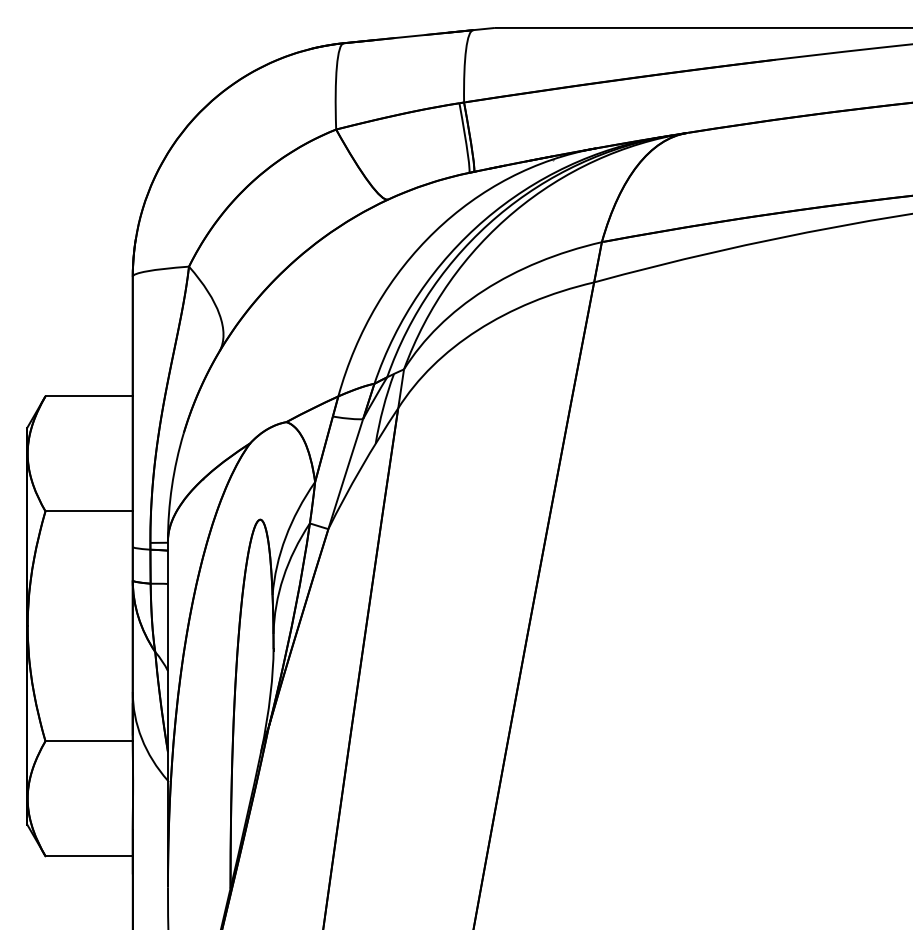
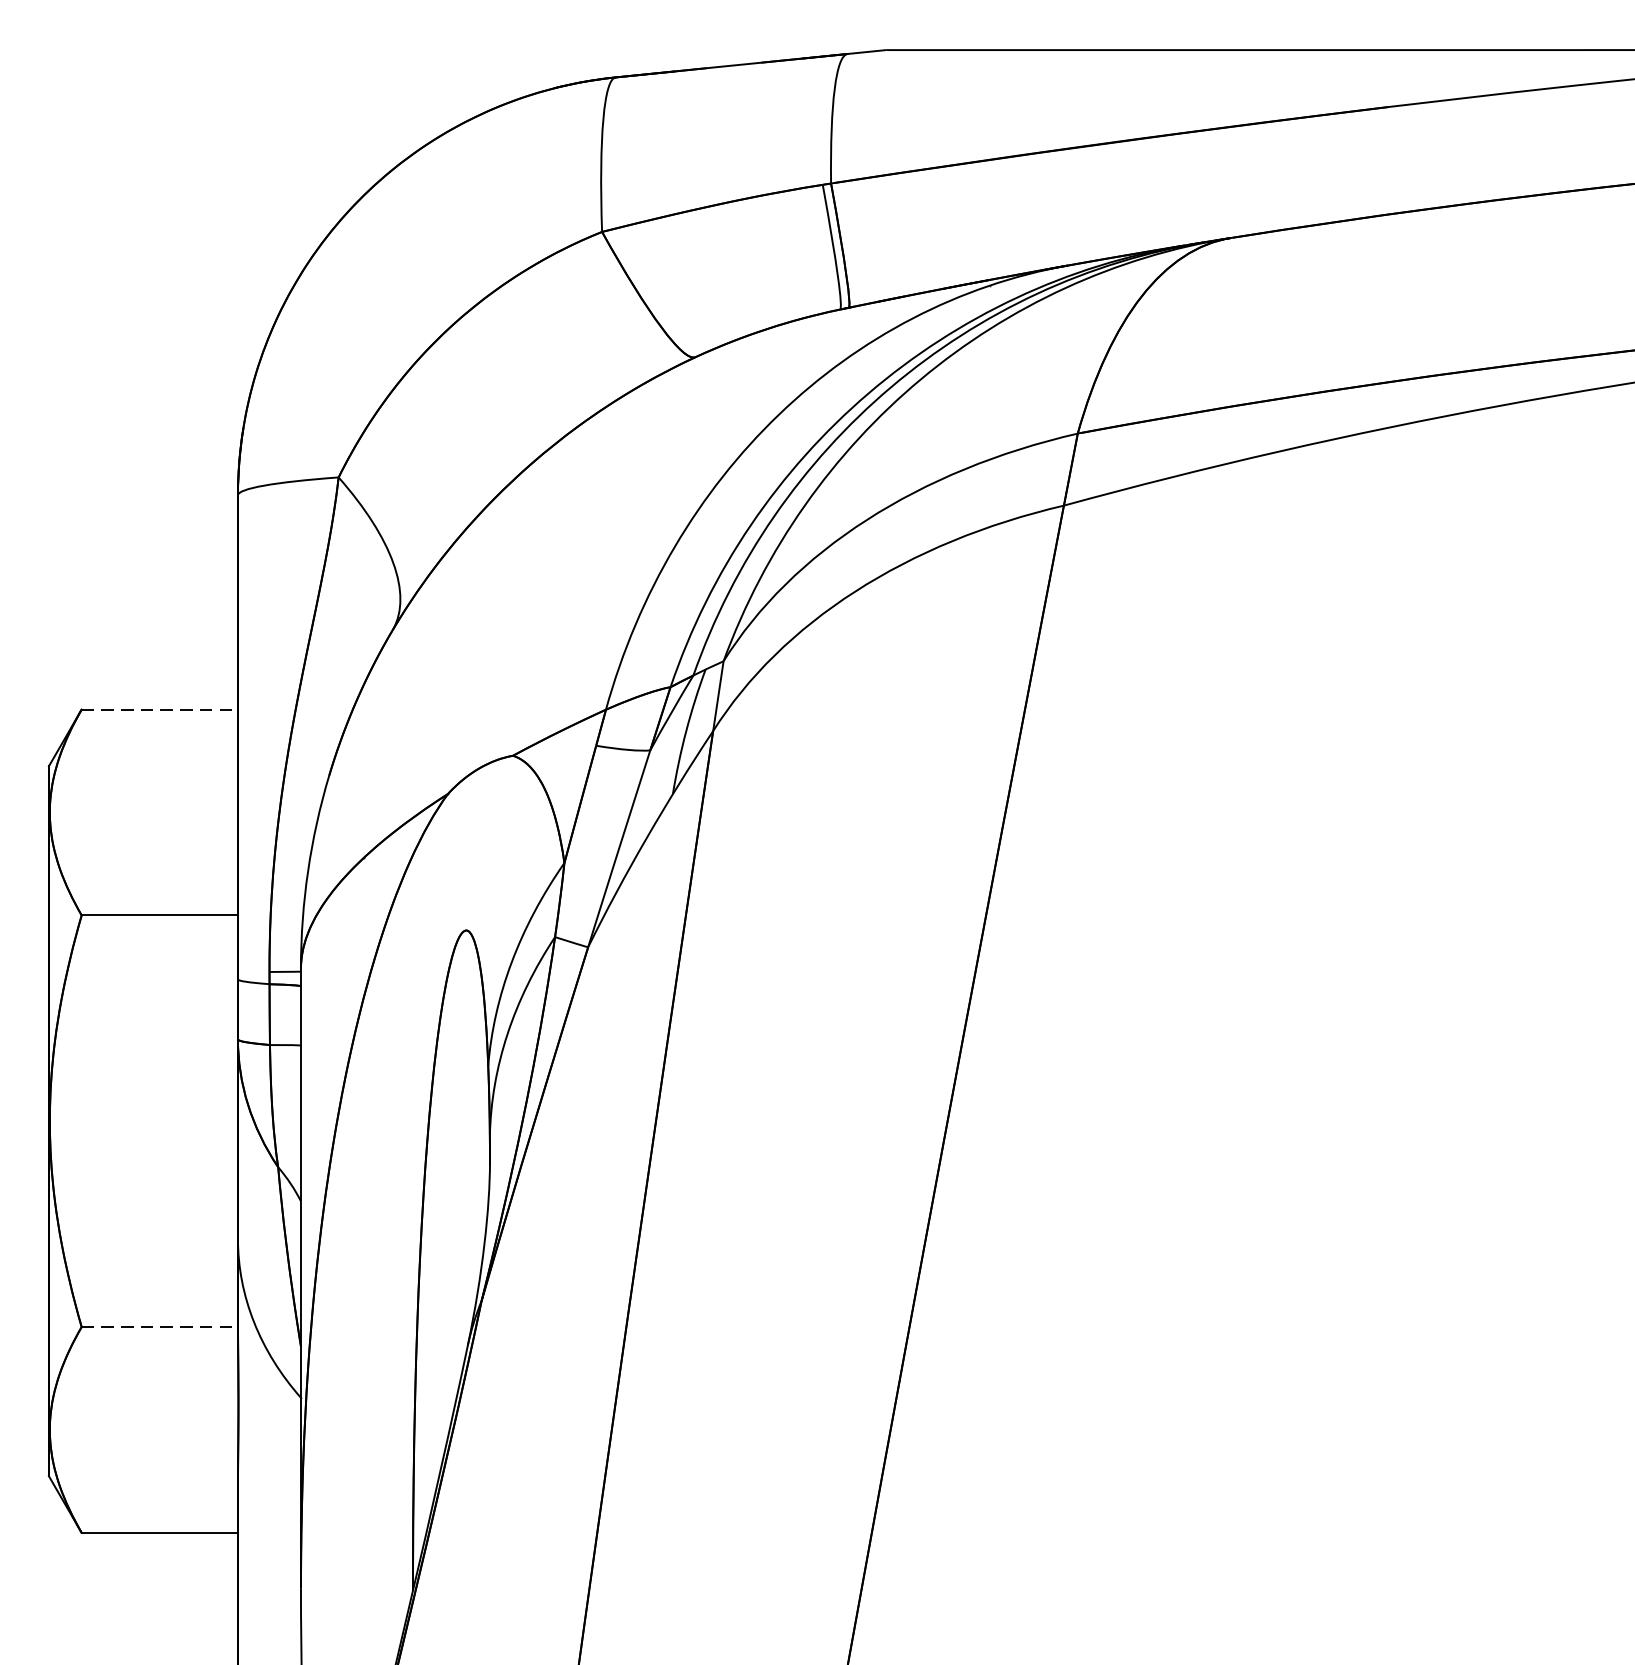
line: (89, 396) -> (160, 709), solid -> dashed
line: (89, 741) -> (160, 1327), solid -> dashed

